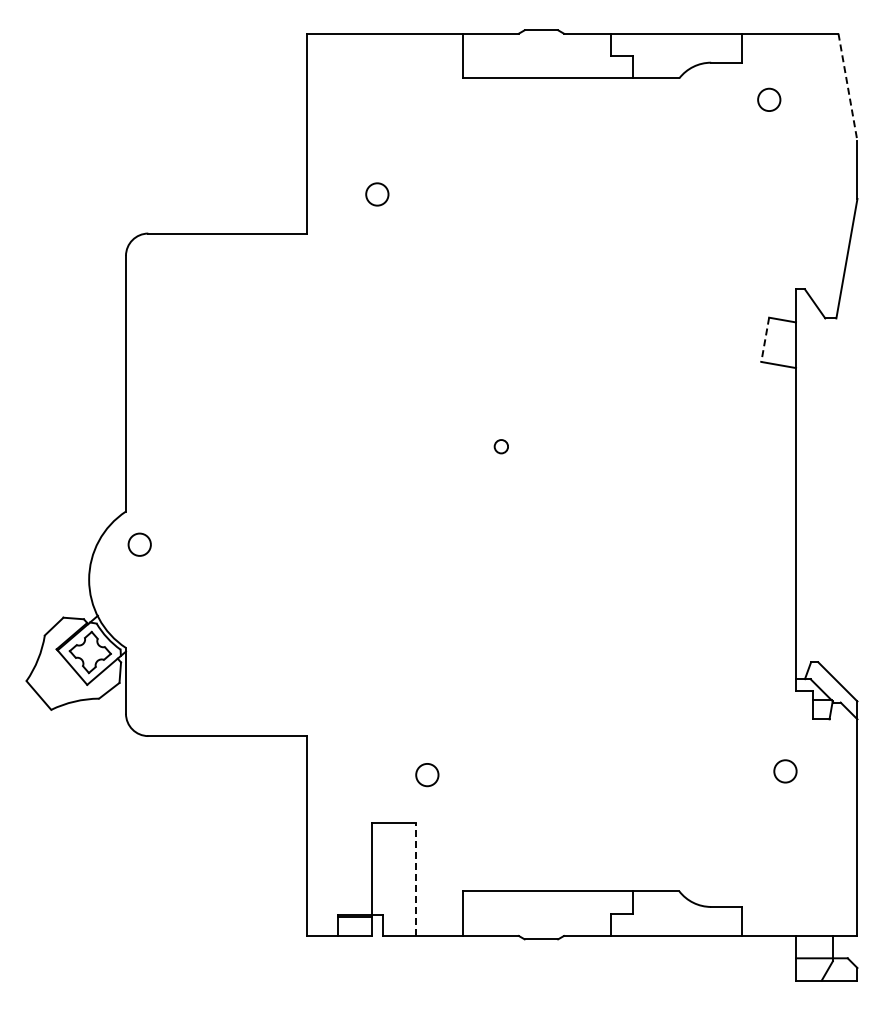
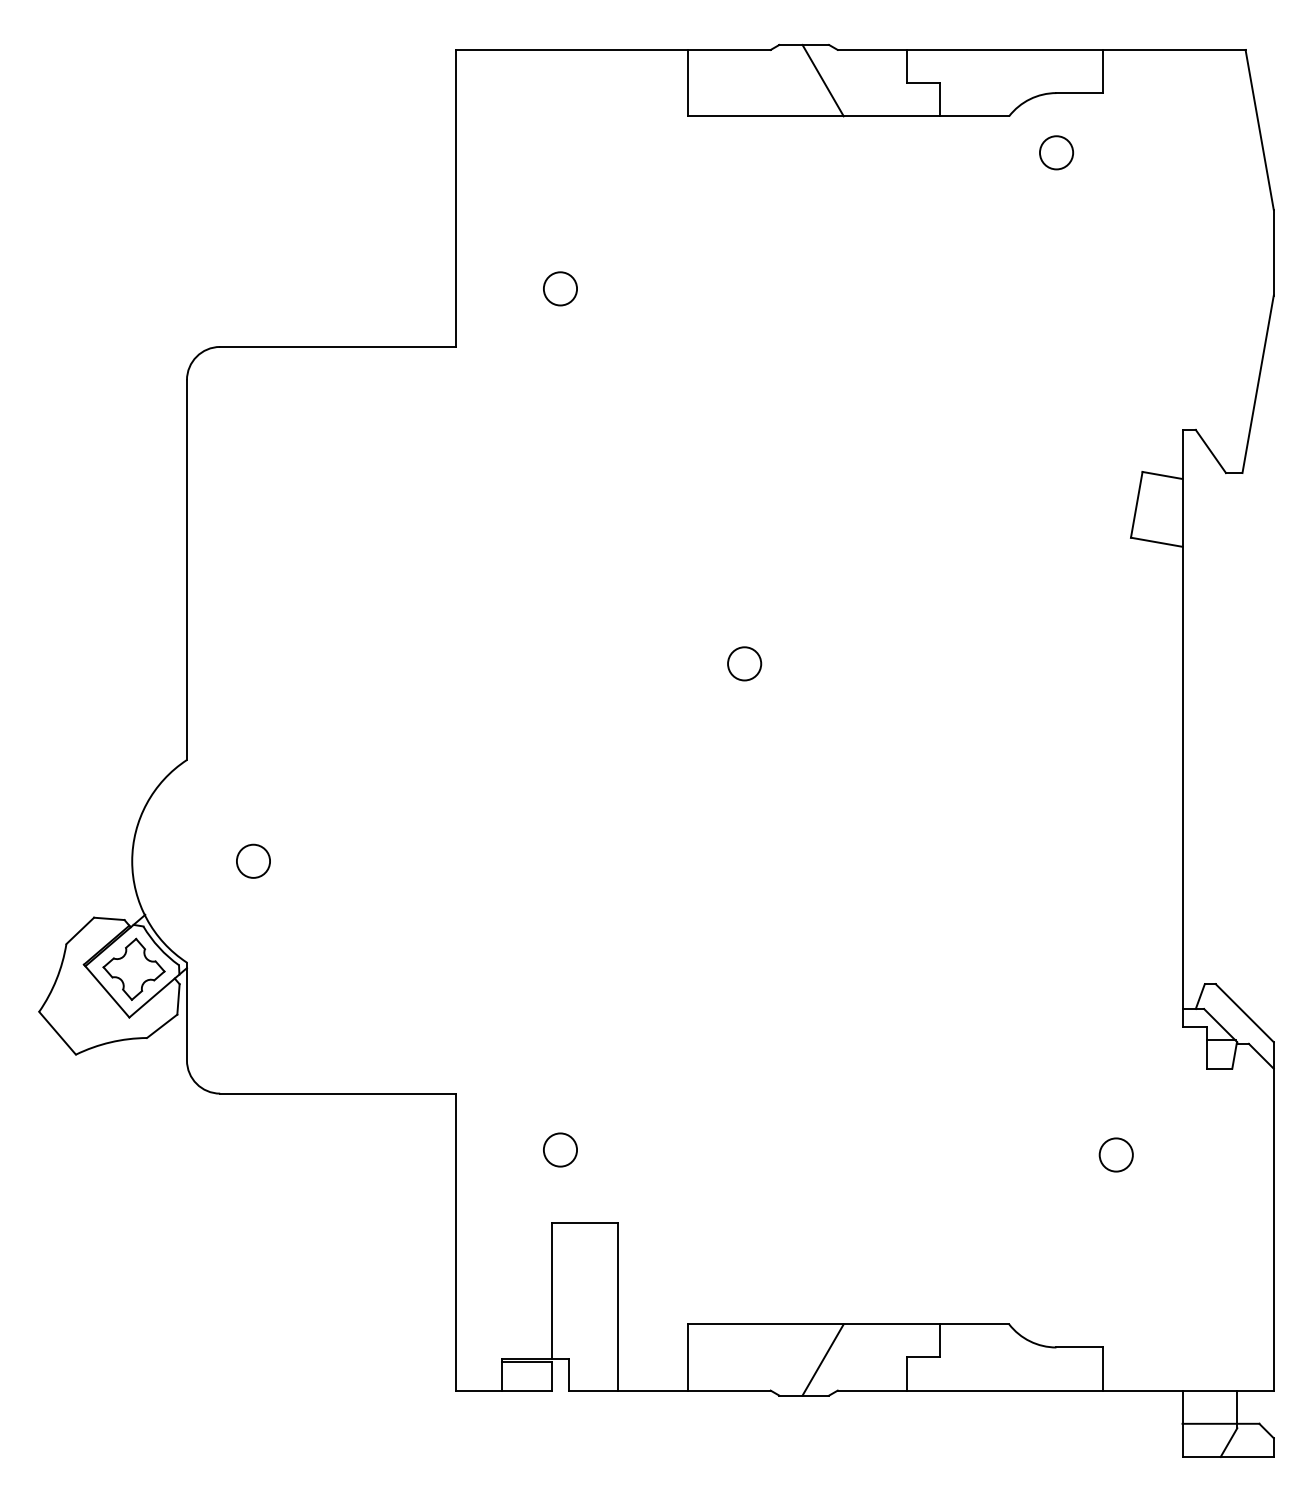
line: (554, 54) -> (823, 80), added
line: (847, 87) -> (1258, 129), dashed -> solid
circle: (769, 99) -> (1056, 152), moved
line: (765, 340) -> (1137, 505), dashed -> solid
circle: (501, 446) -> (744, 663), size x1.67
circle: (139, 544) -> (253, 860), moved
circle: (785, 771) -> (1116, 1155), moved
circle: (427, 775) -> (560, 1150), moved
line: (416, 879) -> (618, 1306), dashed -> solid
line: (554, 915) -> (823, 1360), added

